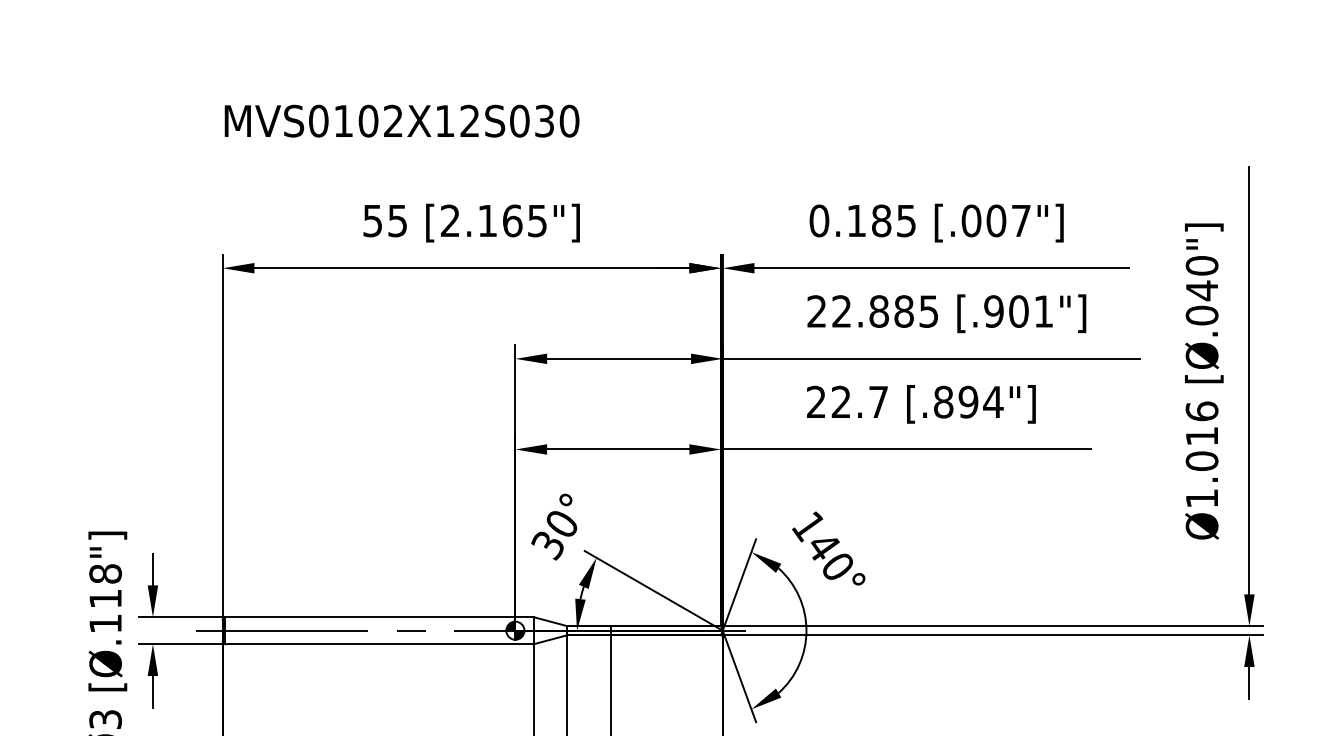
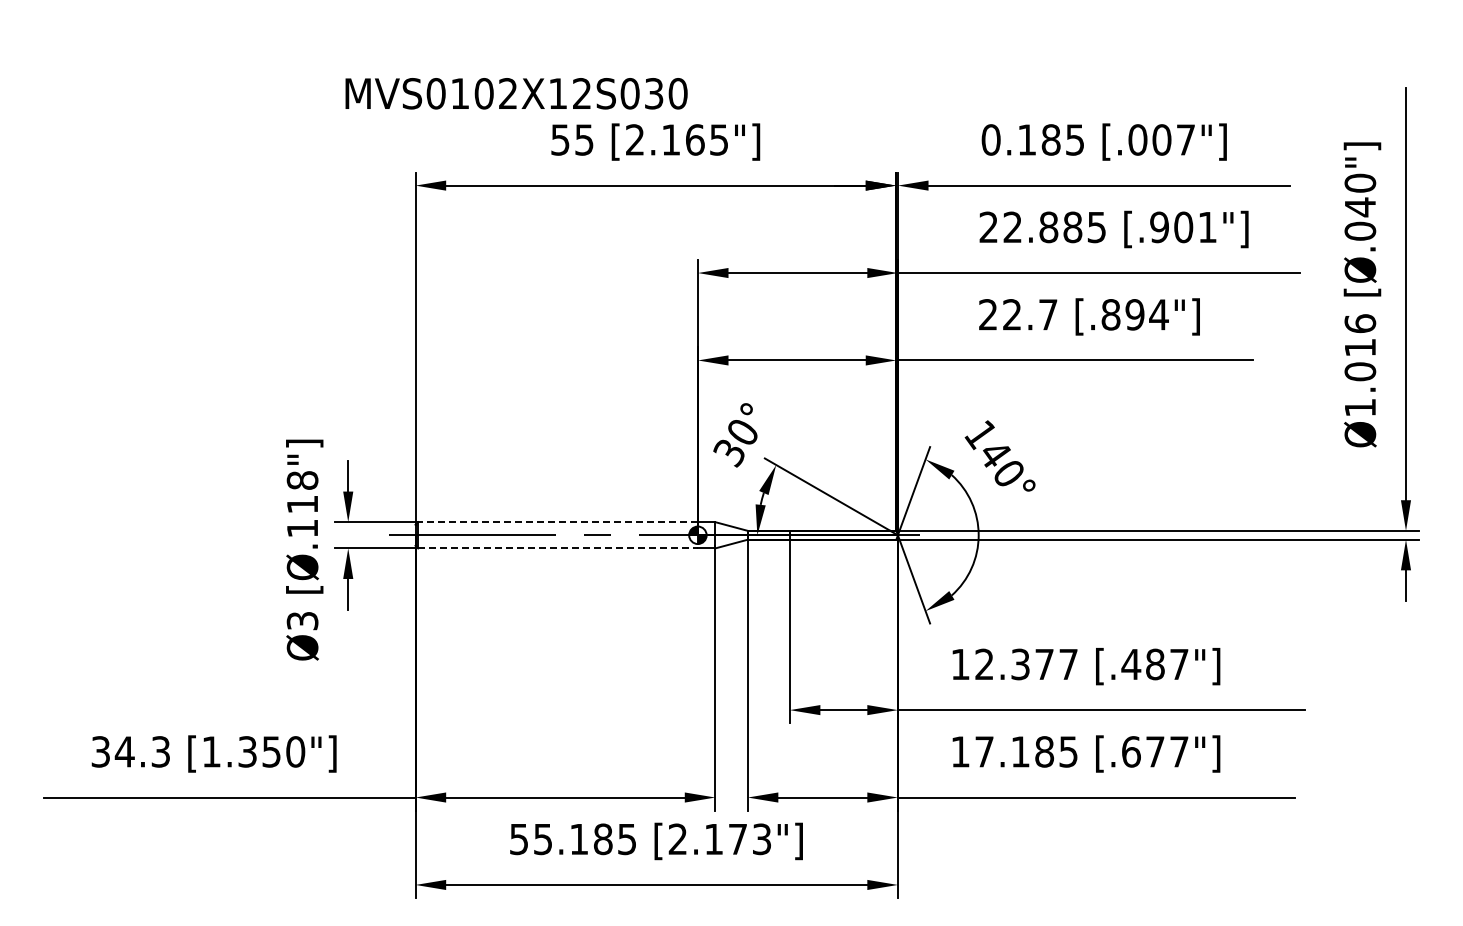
text: (401, 120) -> (516, 93), moved
line: (370, 617) -> (558, 522), solid -> dashed
line: (370, 644) -> (558, 548), solid -> dashed

